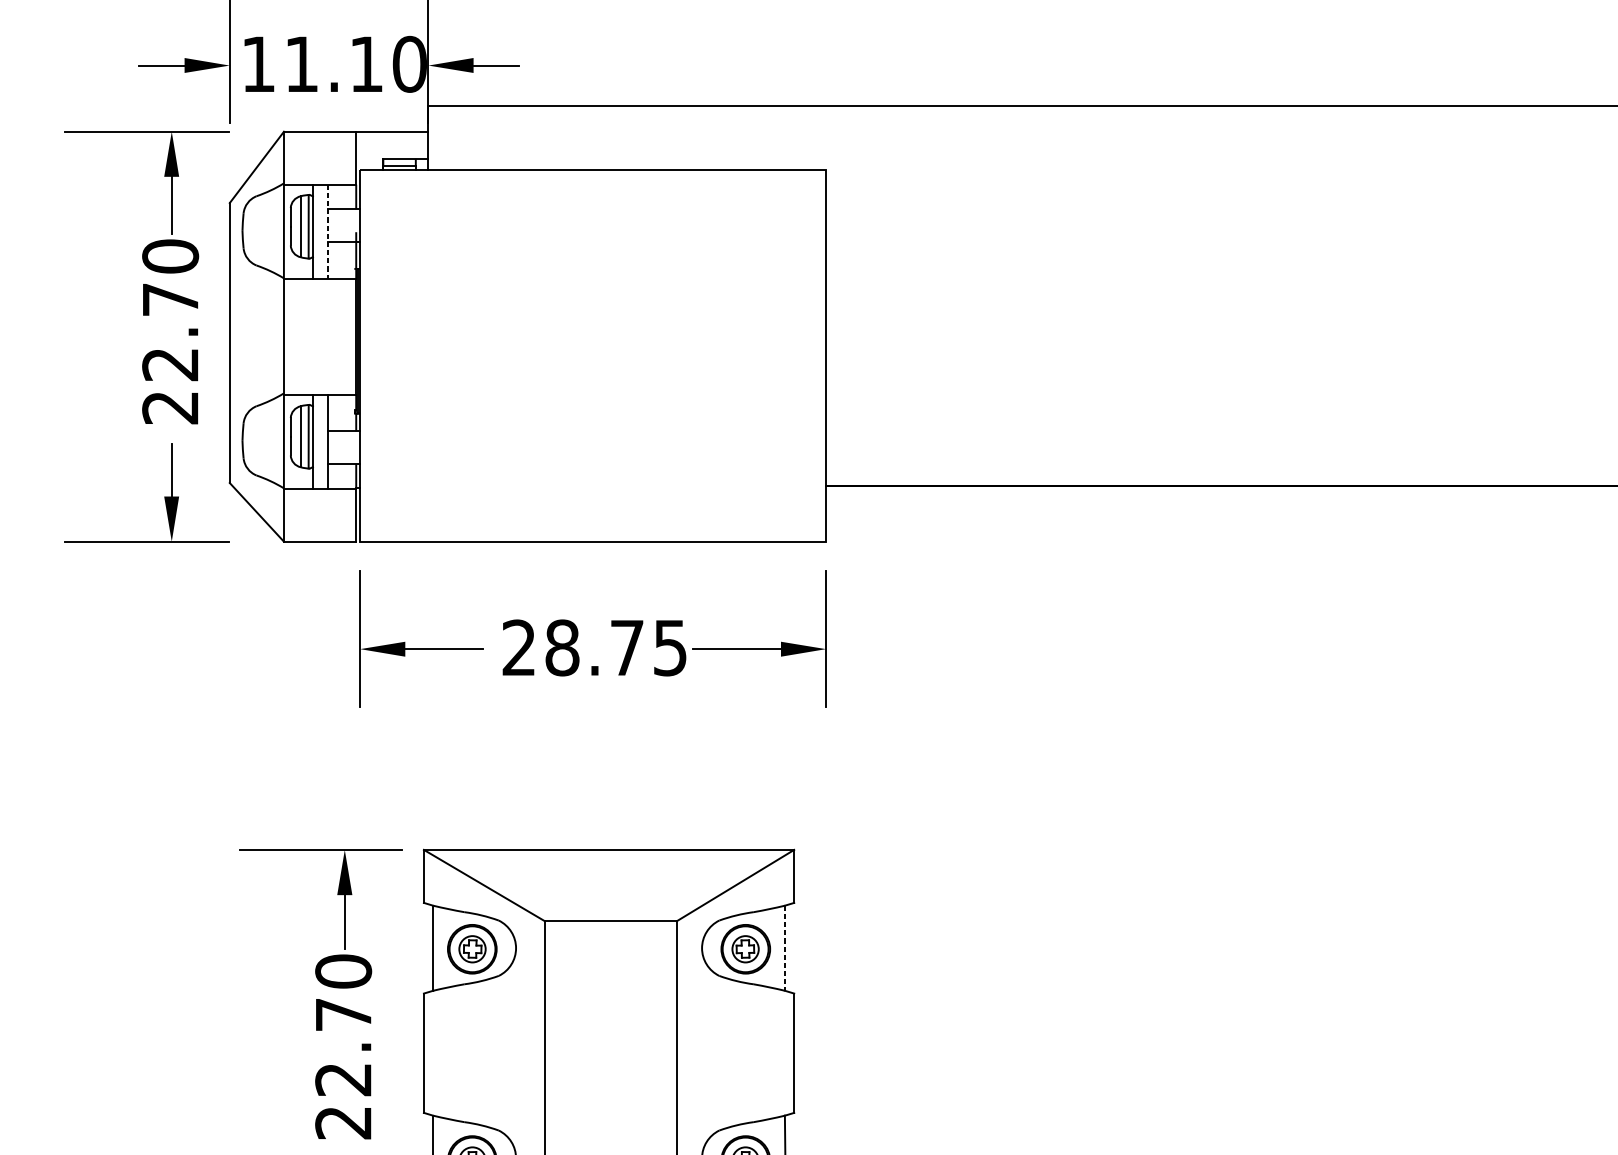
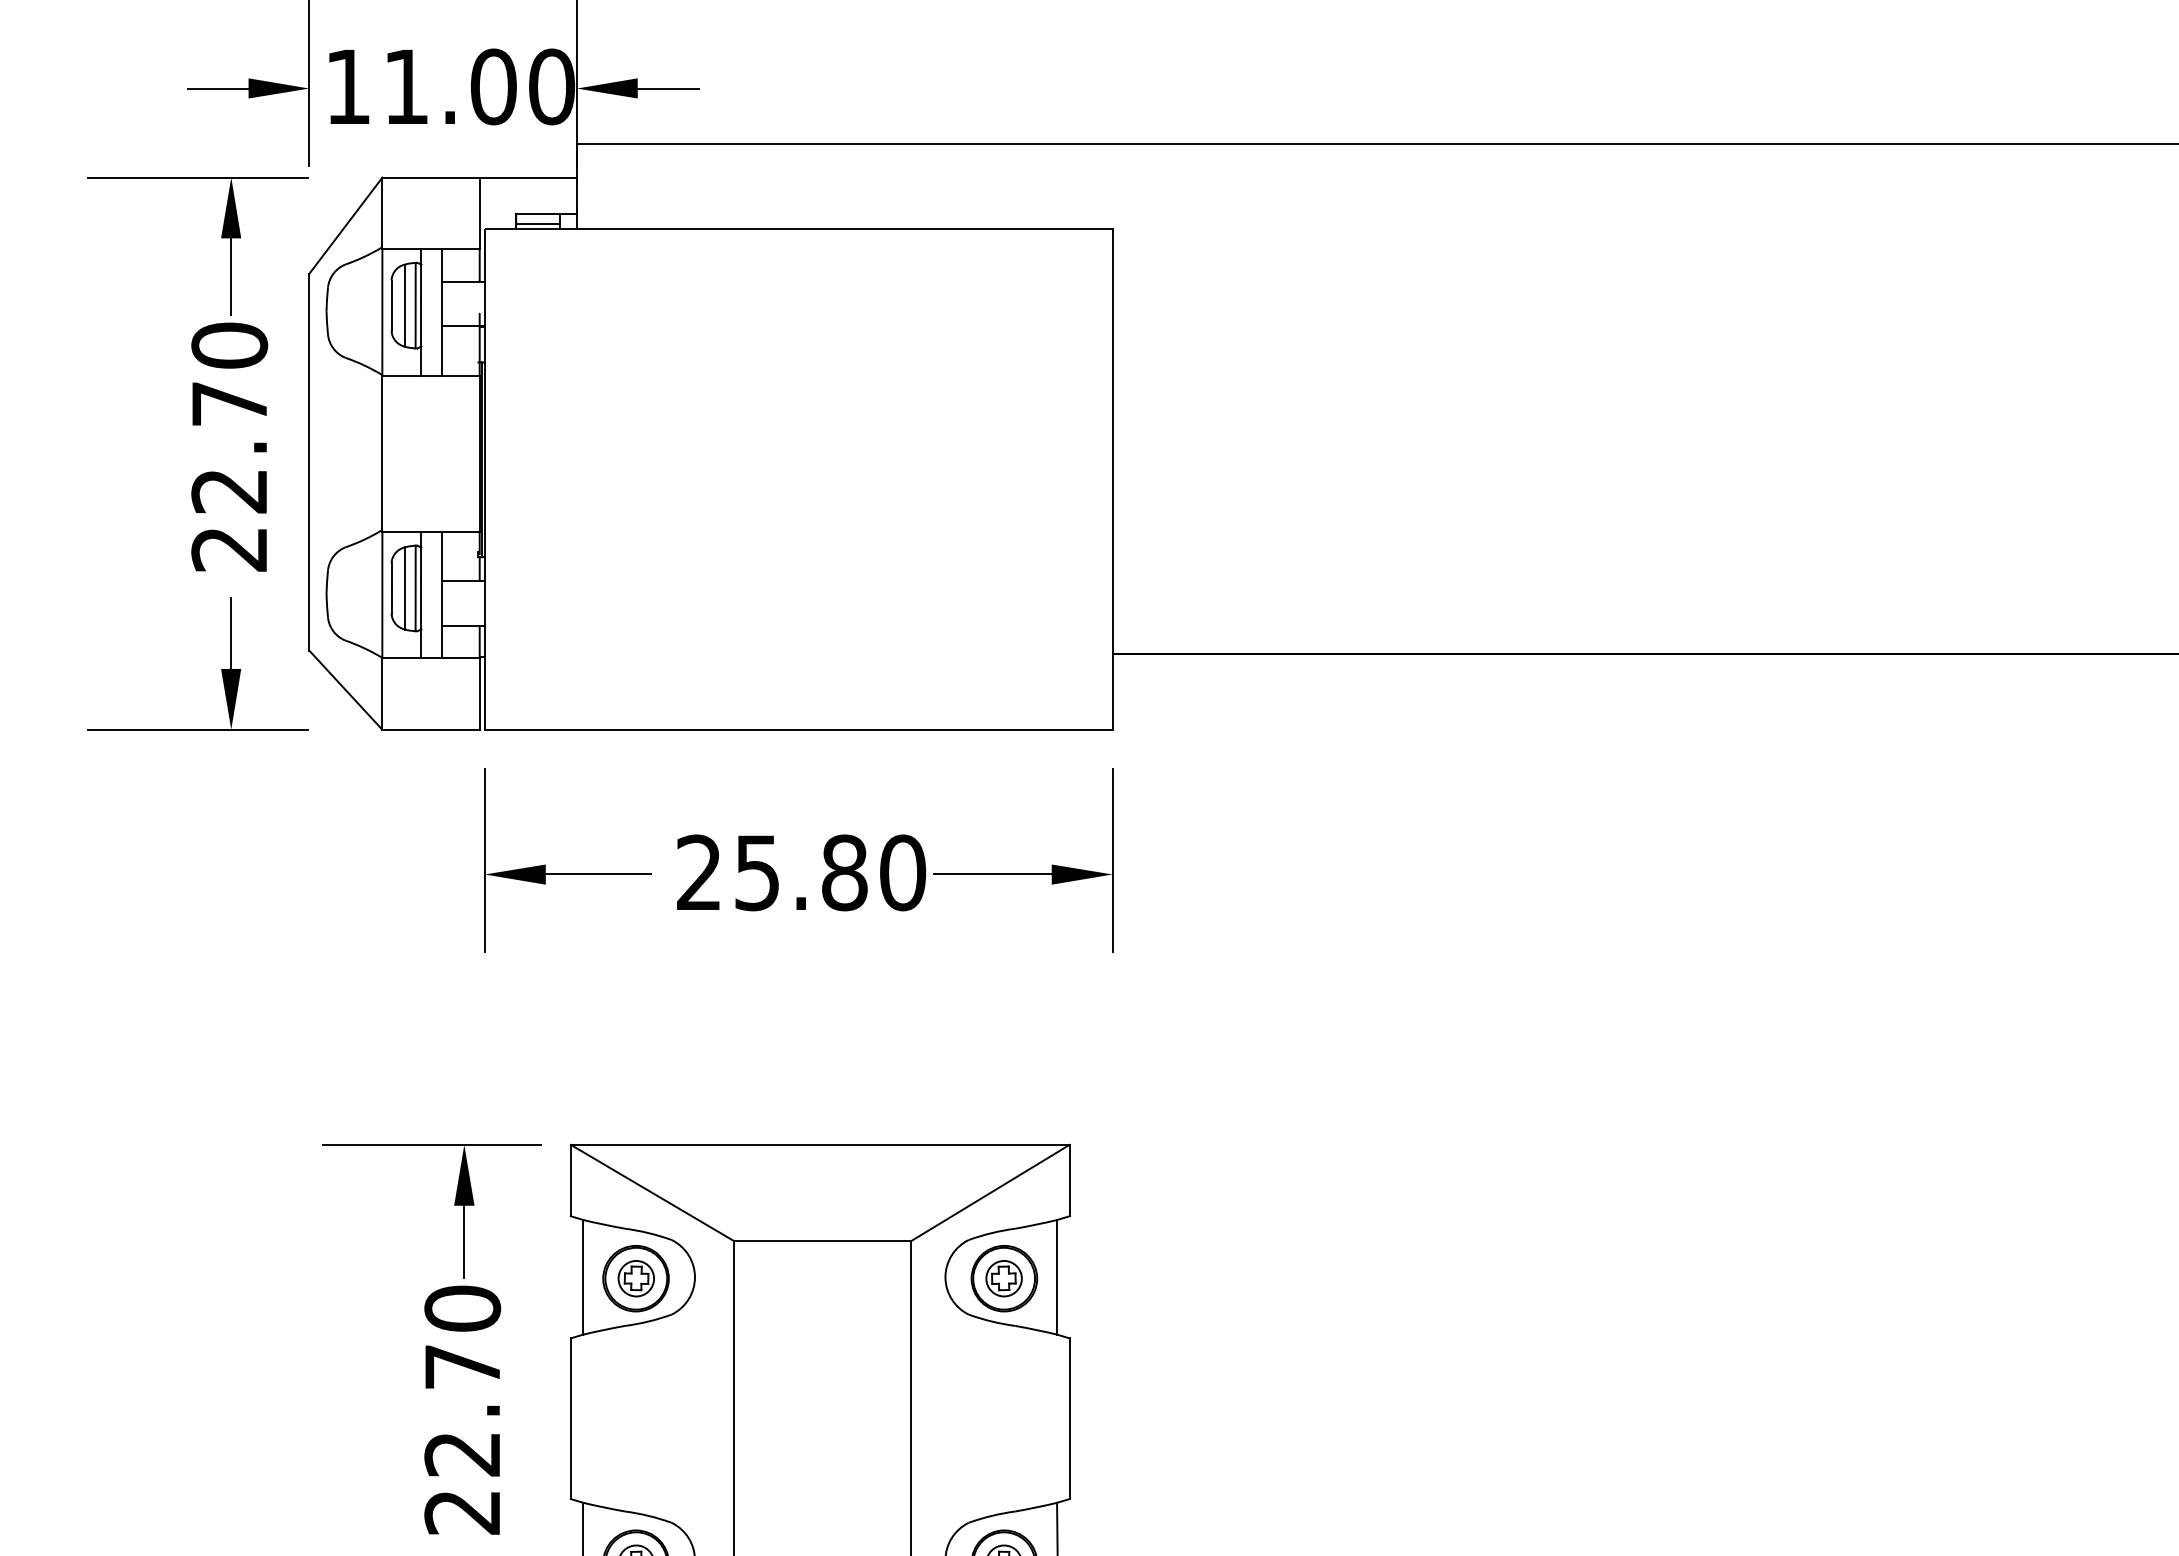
text: (366, 64) -> (493, 86), 11.10 -> 11.00
line: (327, 231) -> (441, 312), dashed -> solid
text: (616, 647) -> (830, 872), 28.75 -> 25.80
line: (785, 948) -> (1057, 1277), dashed -> solid

